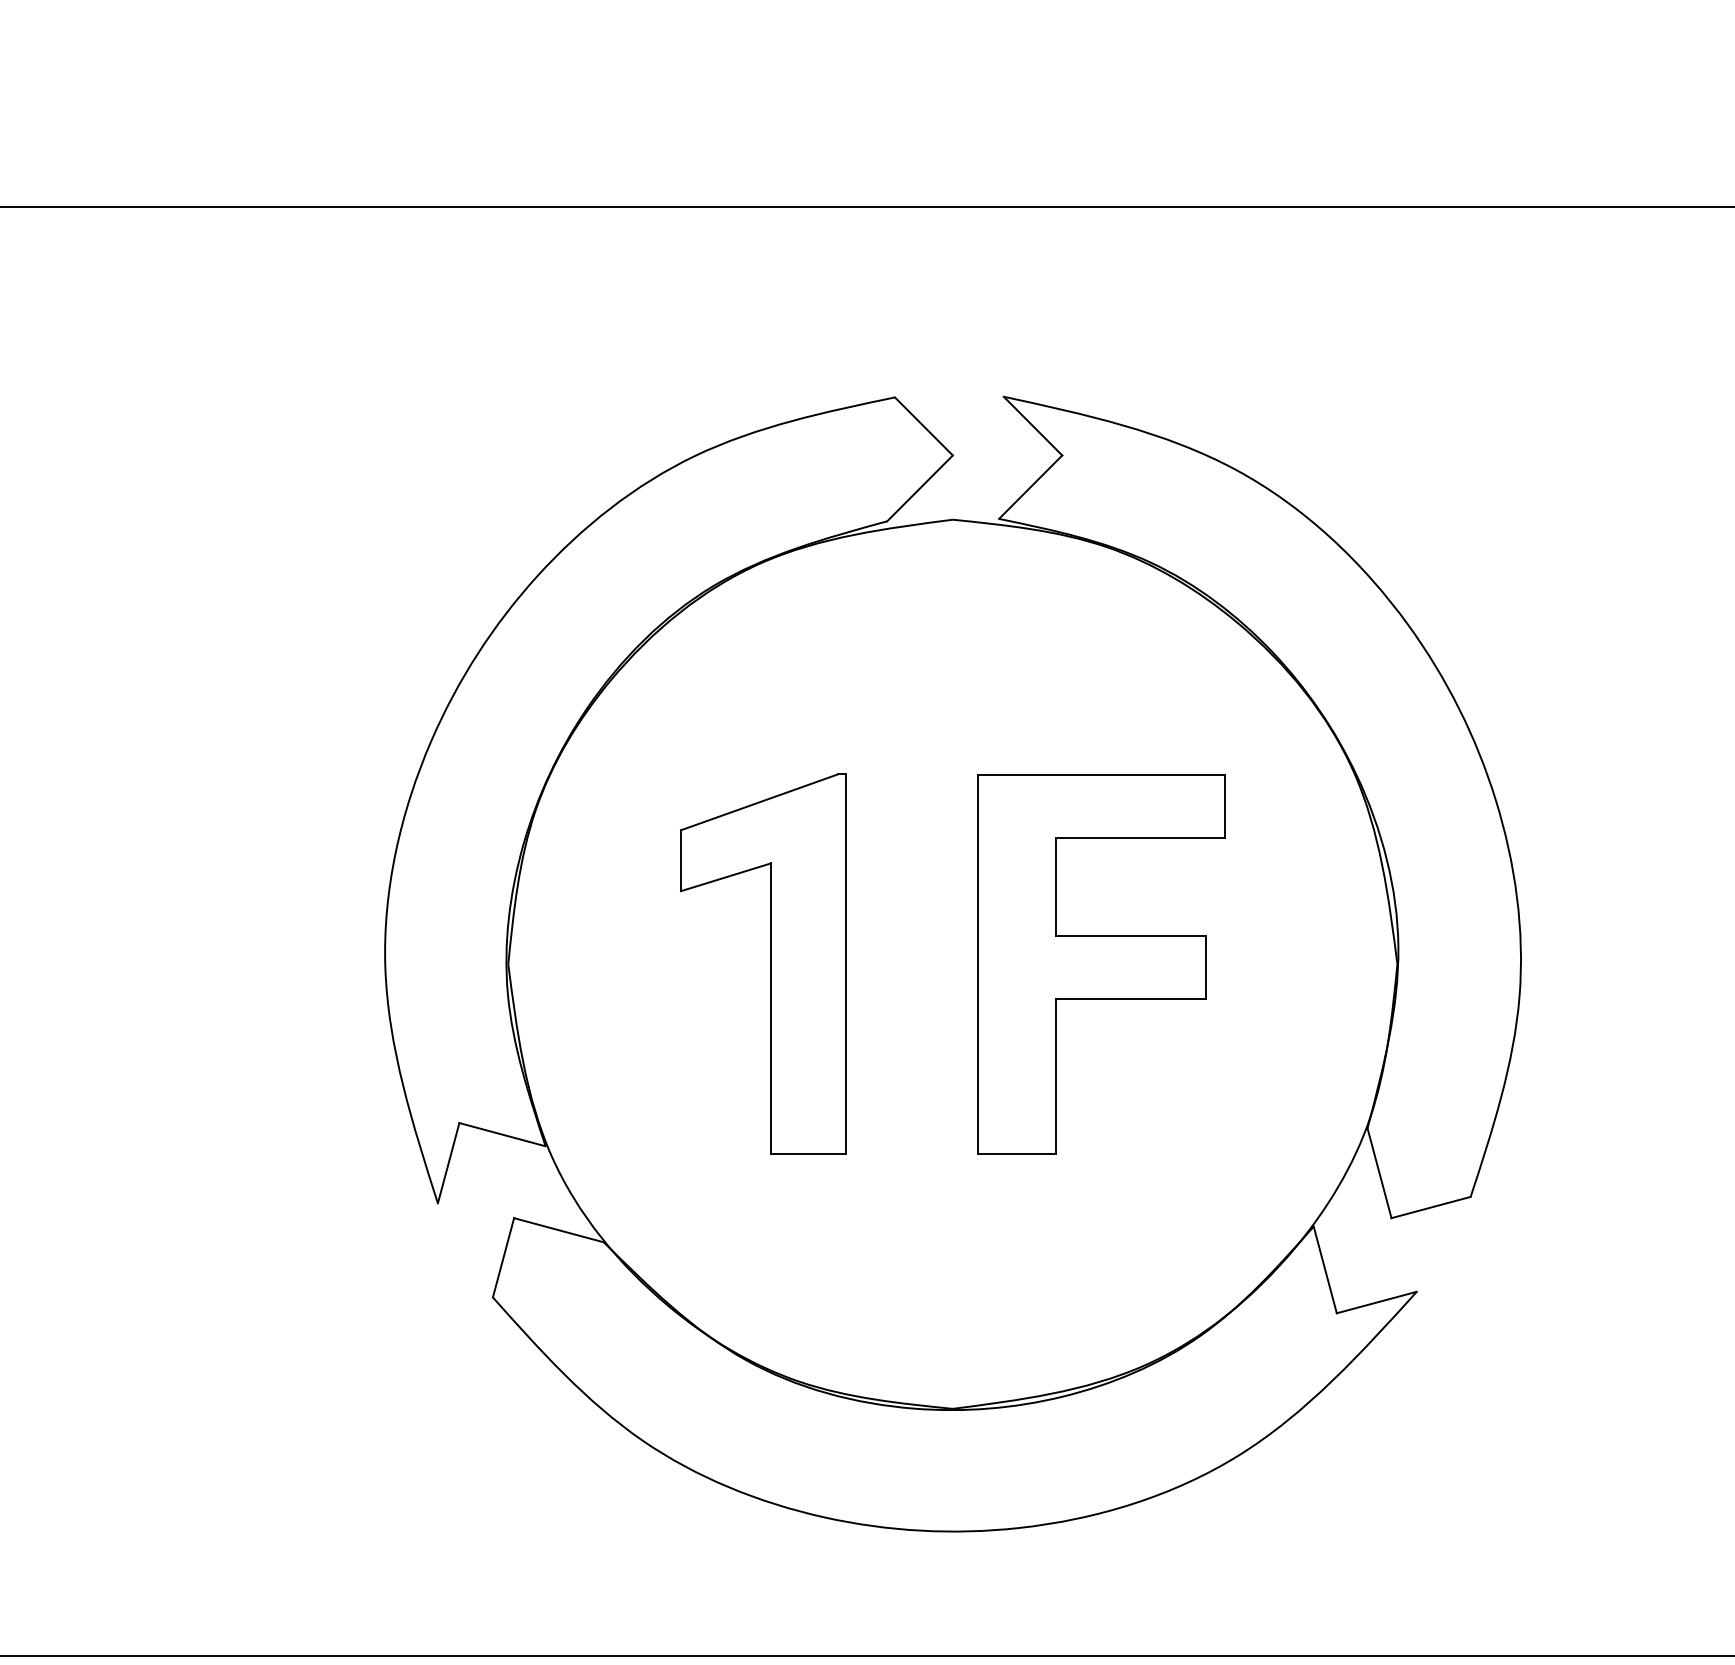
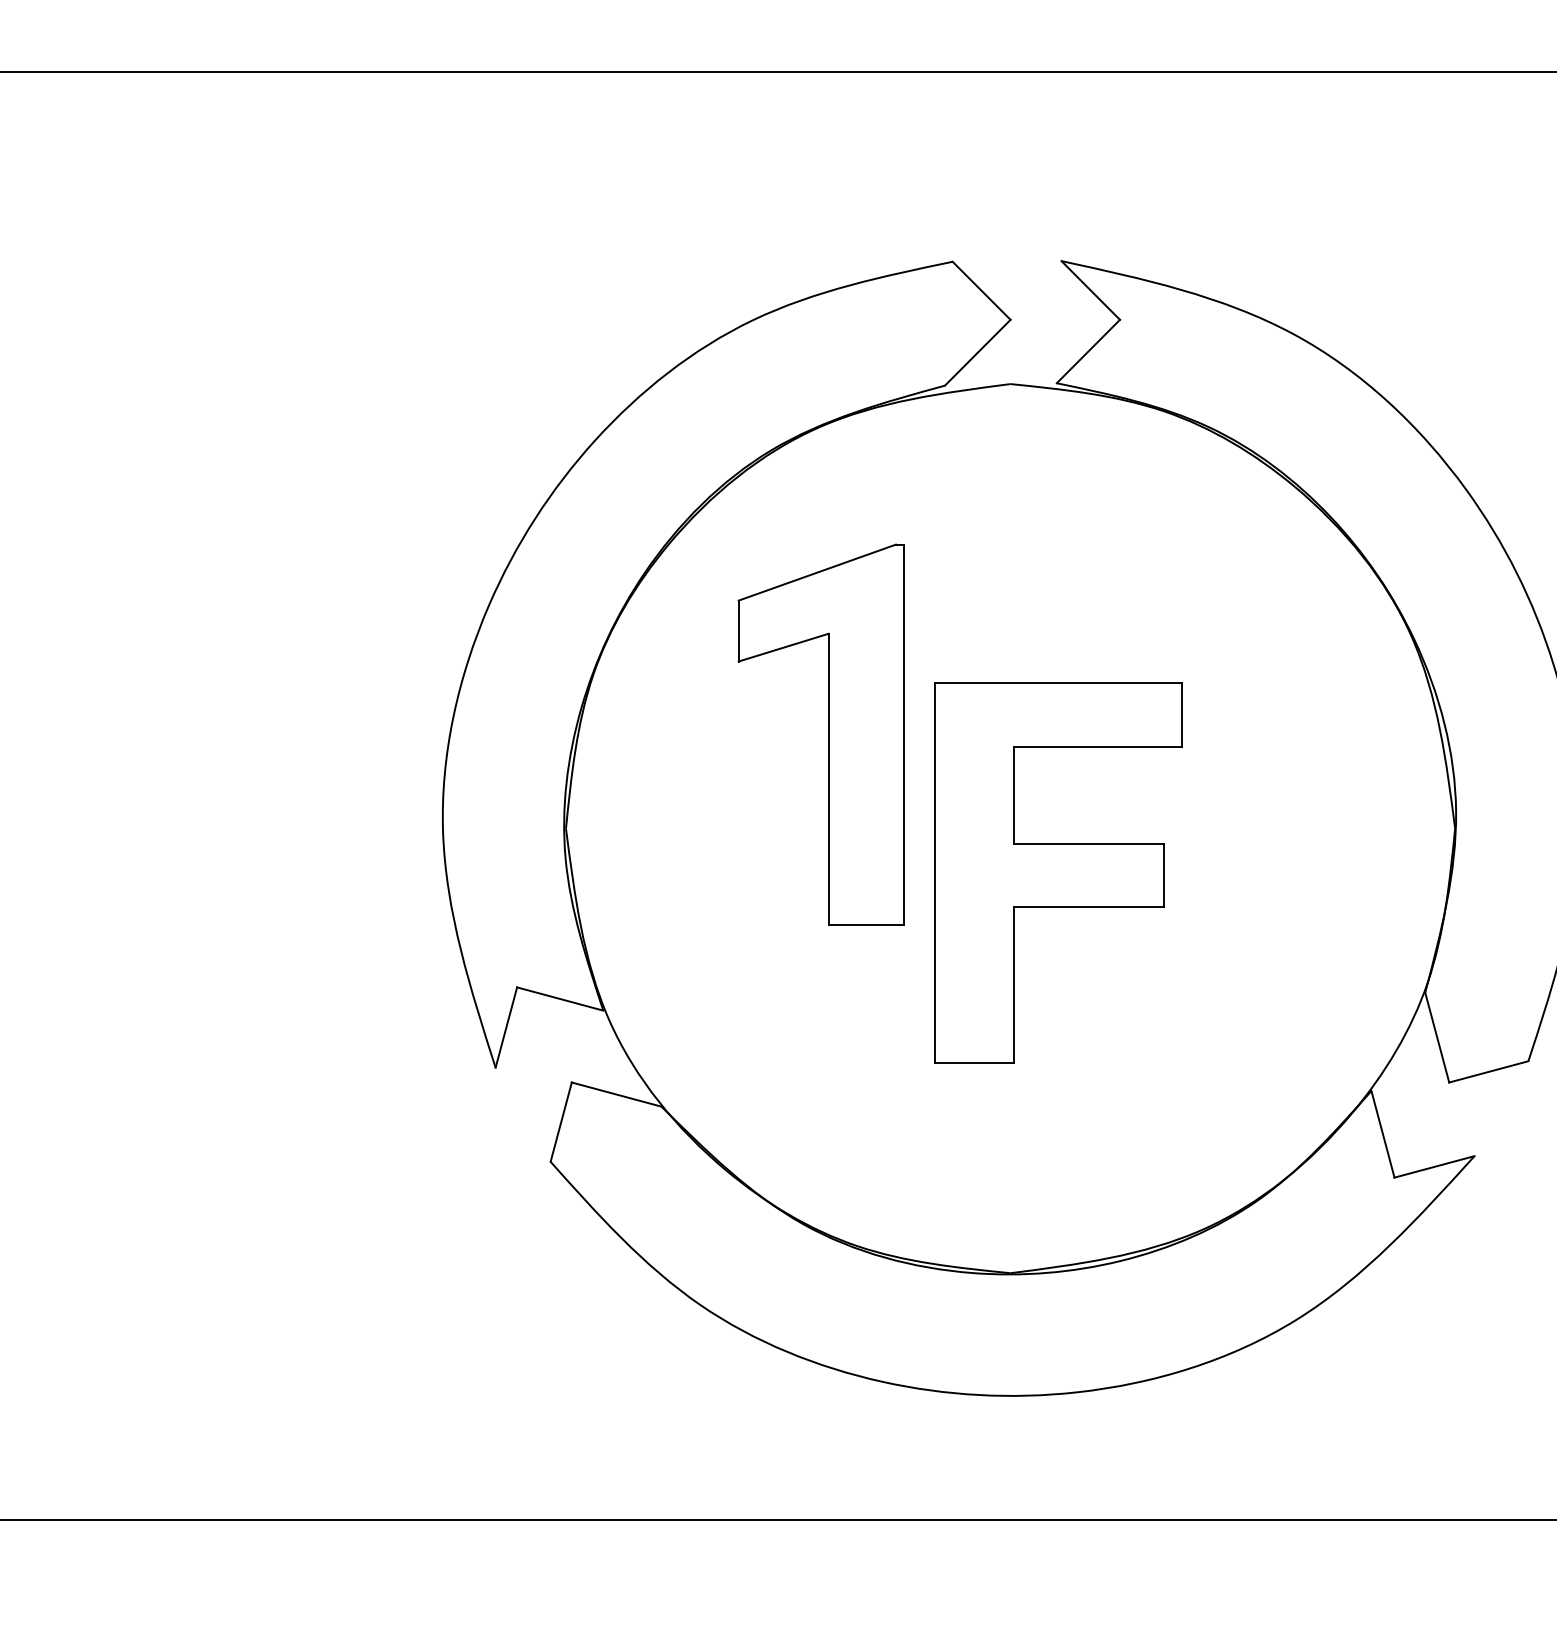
part: (770, 963) -> (828, 733), moved
part: (1101, 964) -> (1059, 872), moved

